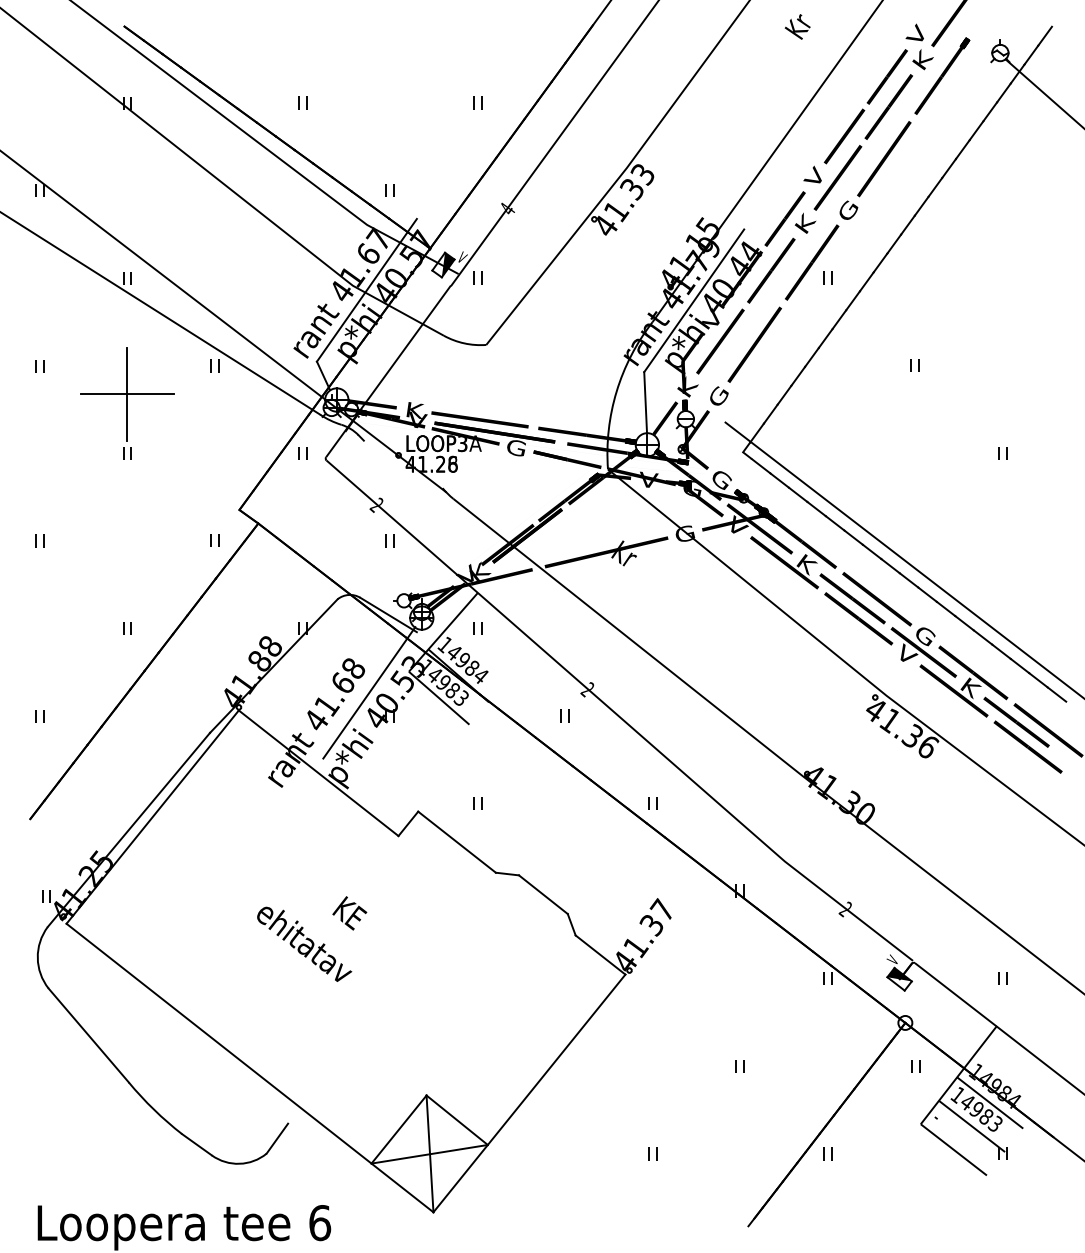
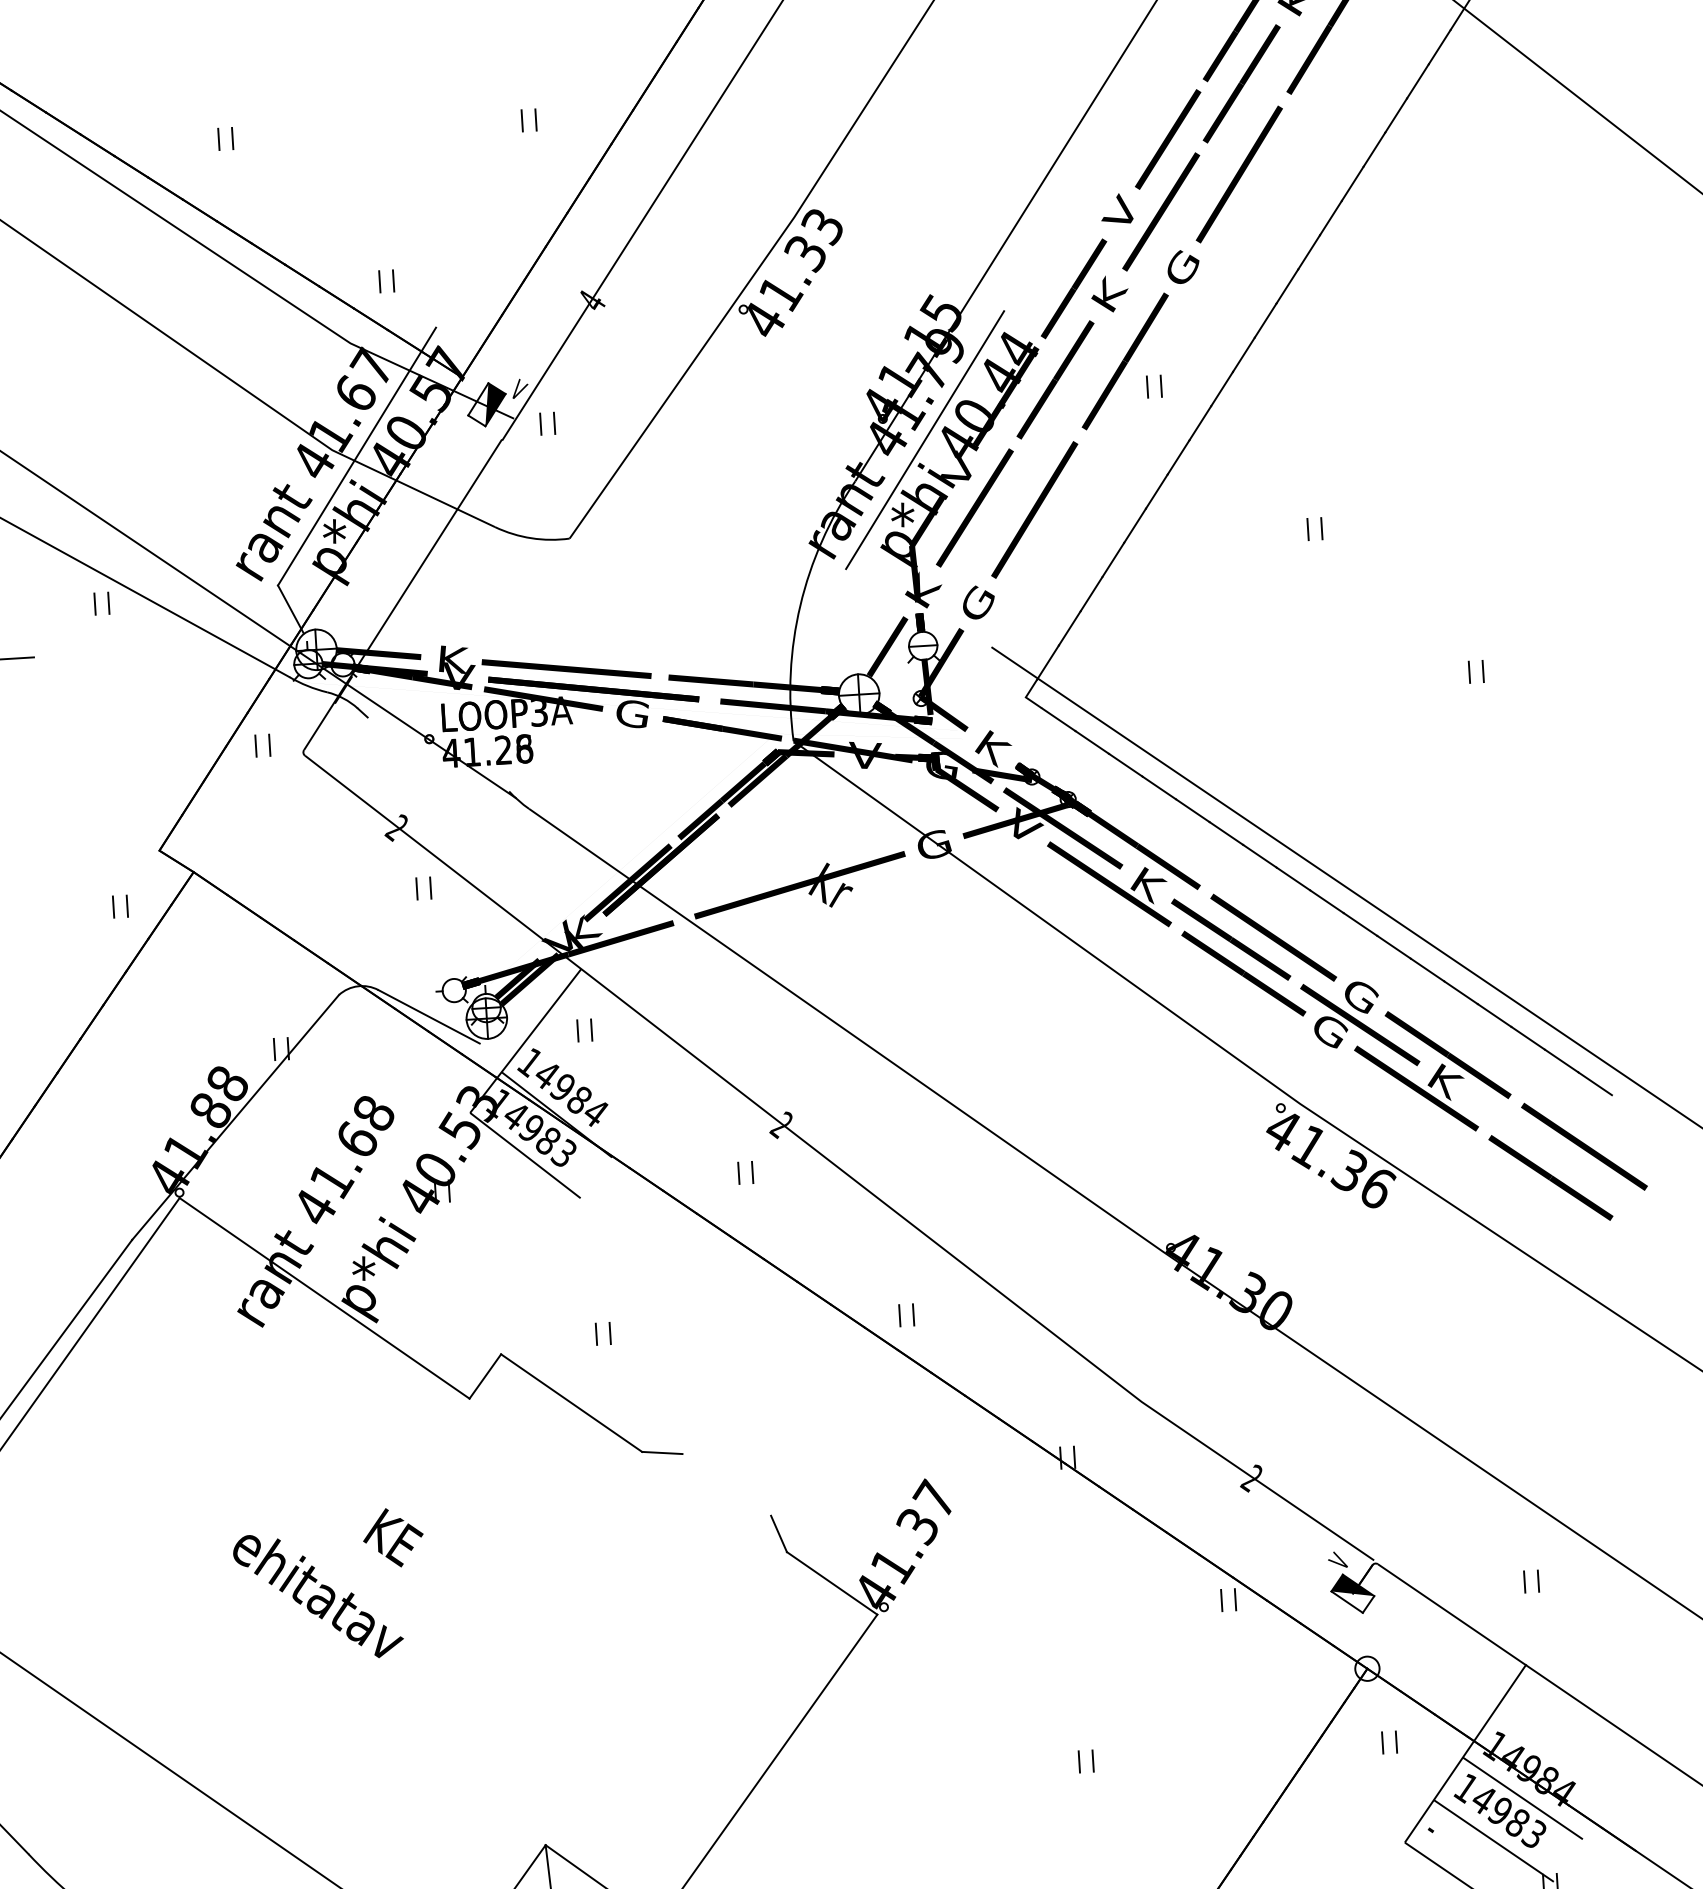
line: (645, 402) -> (851, 621), removed
text: (722, 480) -> (993, 748), G -> K
text: (907, 654) -> (1332, 1030), V -> G
line: (369, 692) -> (404, 1153), removed
line: (1016, 721) -> (1528, 1134), removed
line: (543, 894) -> (726, 1484), removed

